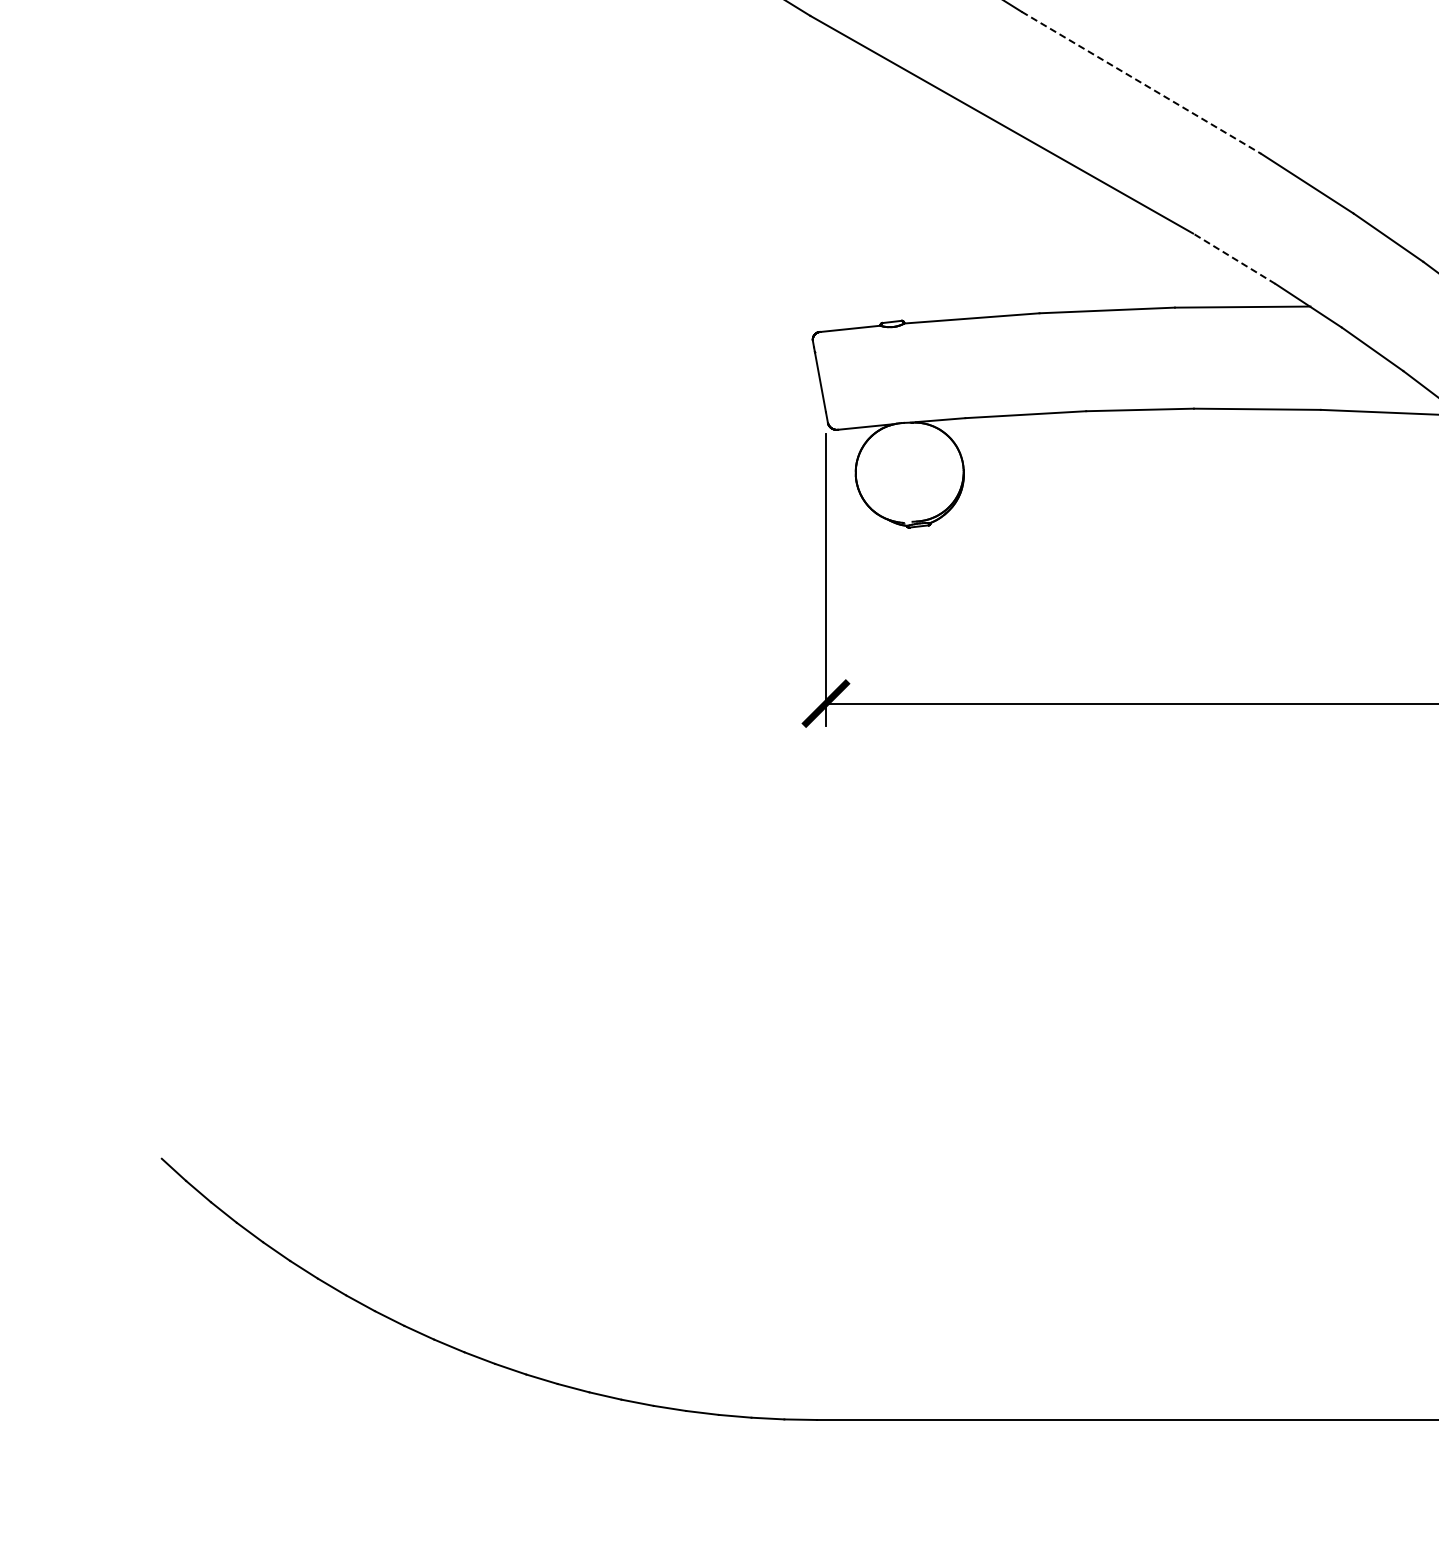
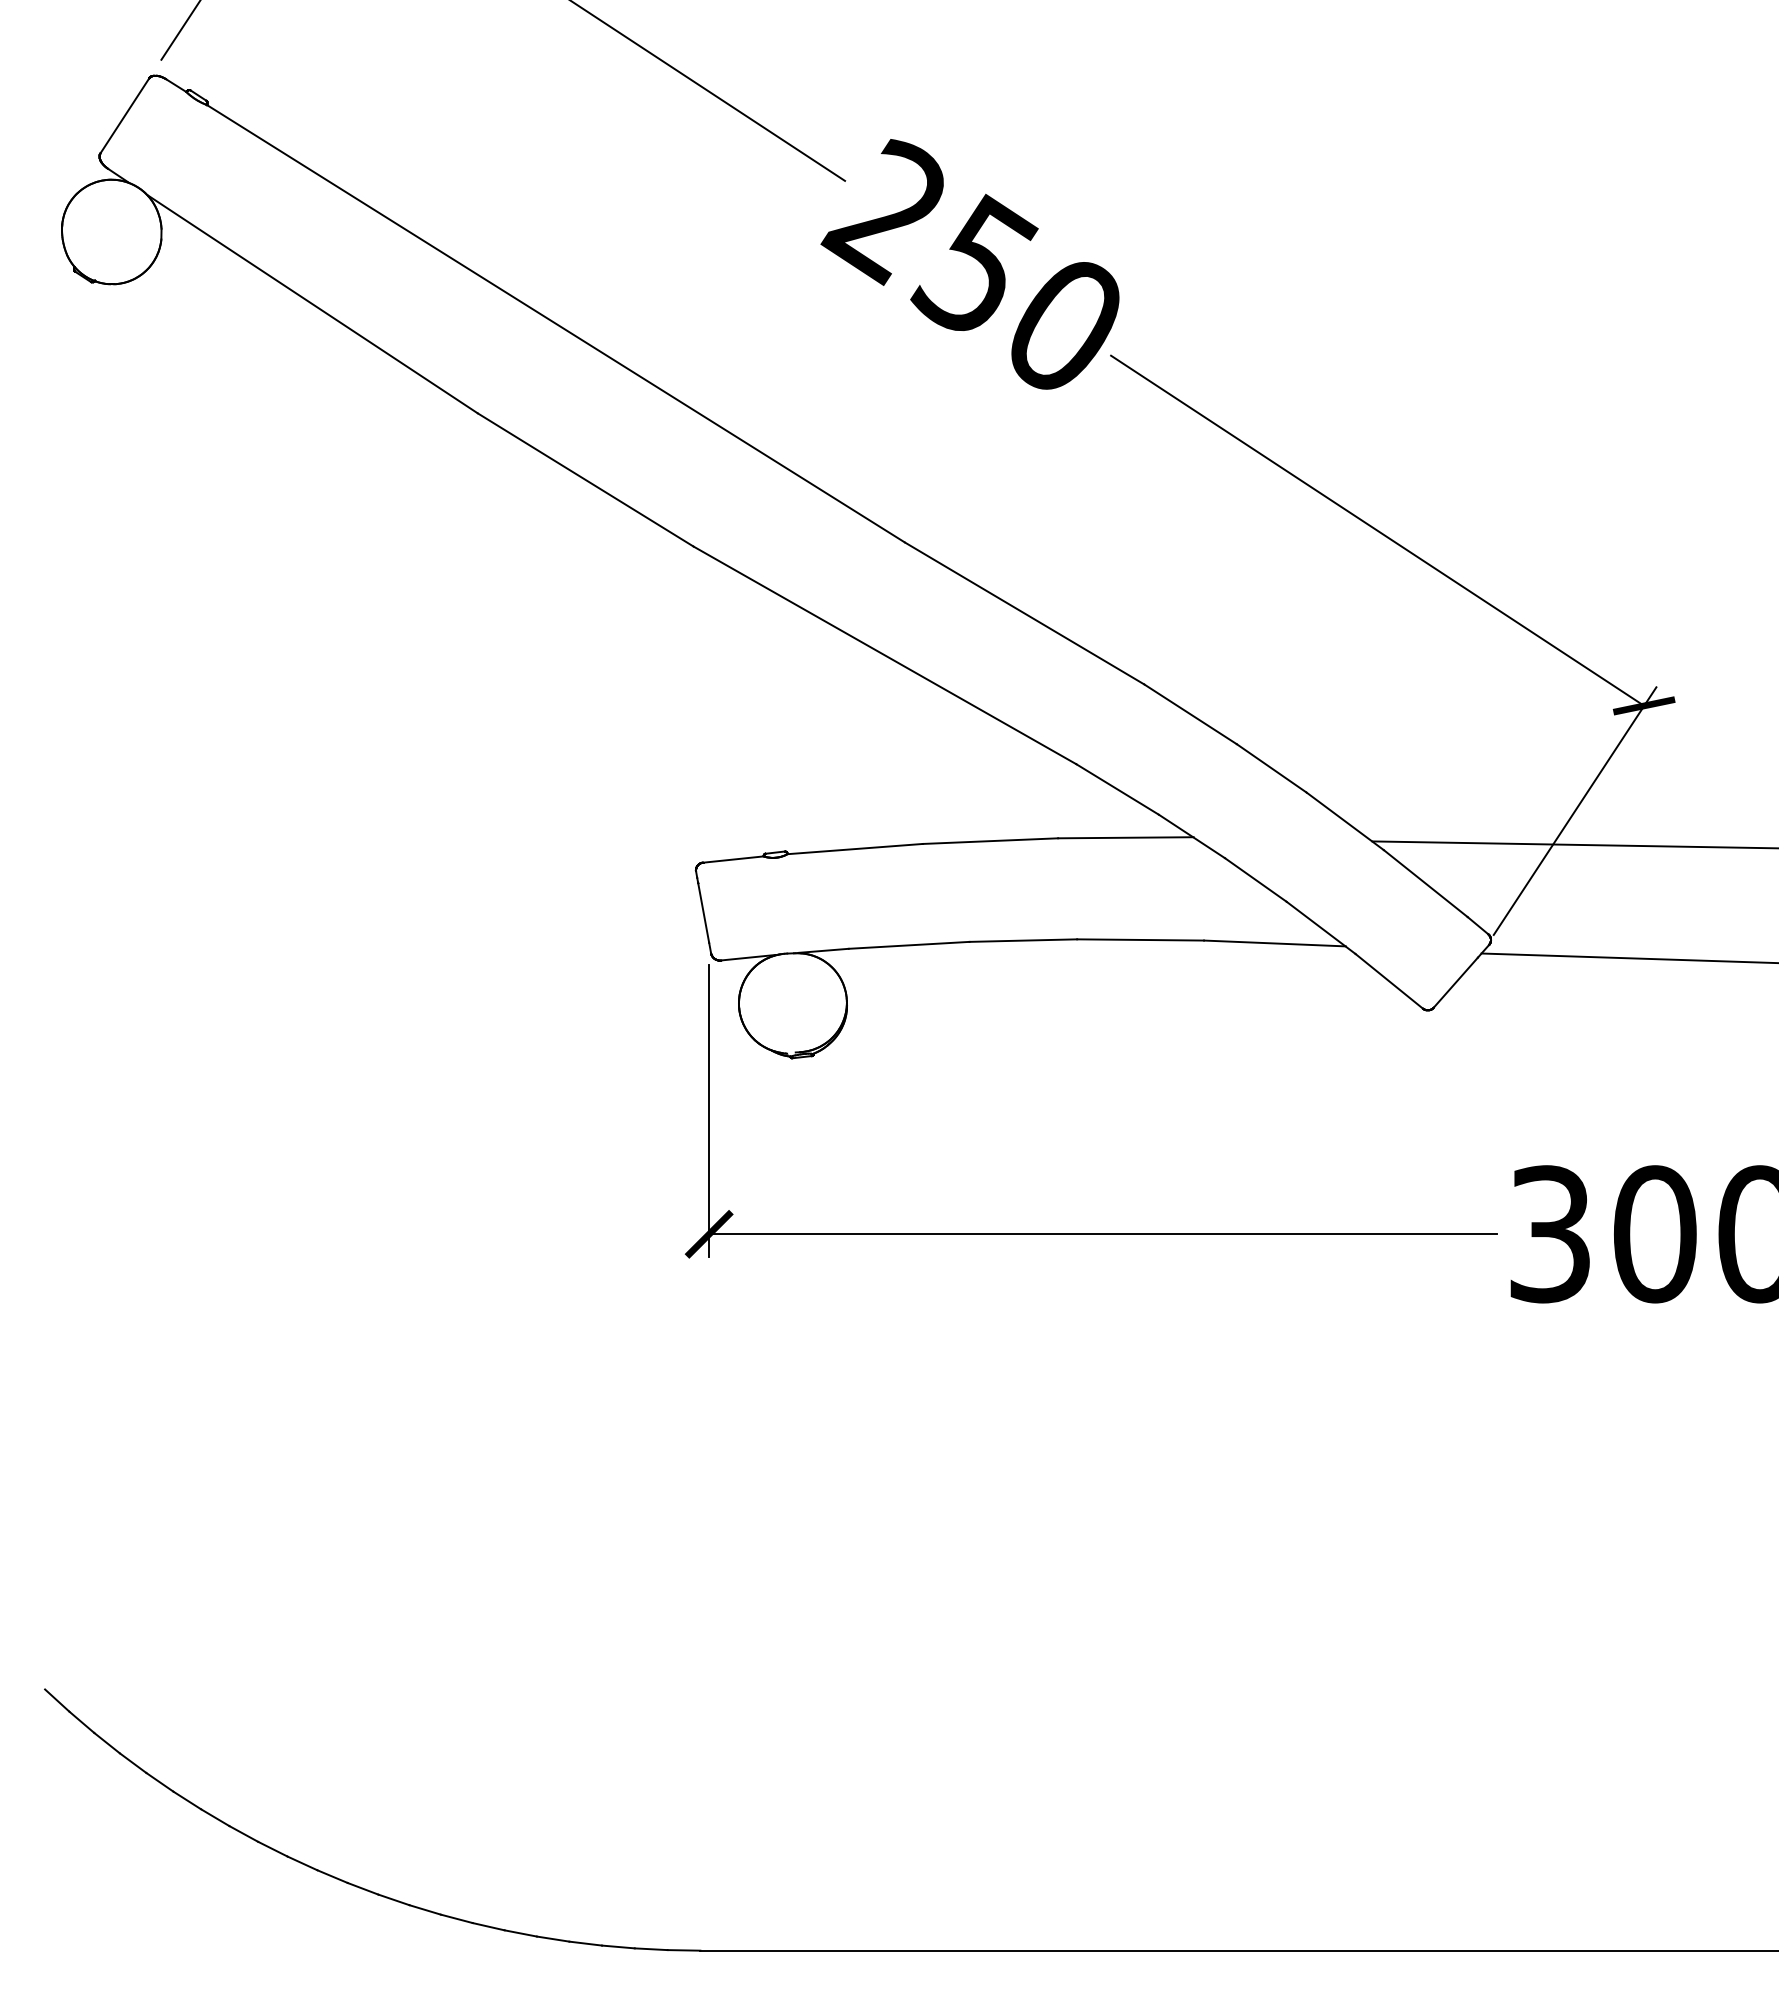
line: (1142, 82) -> (1025, 613), dashed -> solid
line: (1234, 258) -> (1117, 789), dashed -> solid

